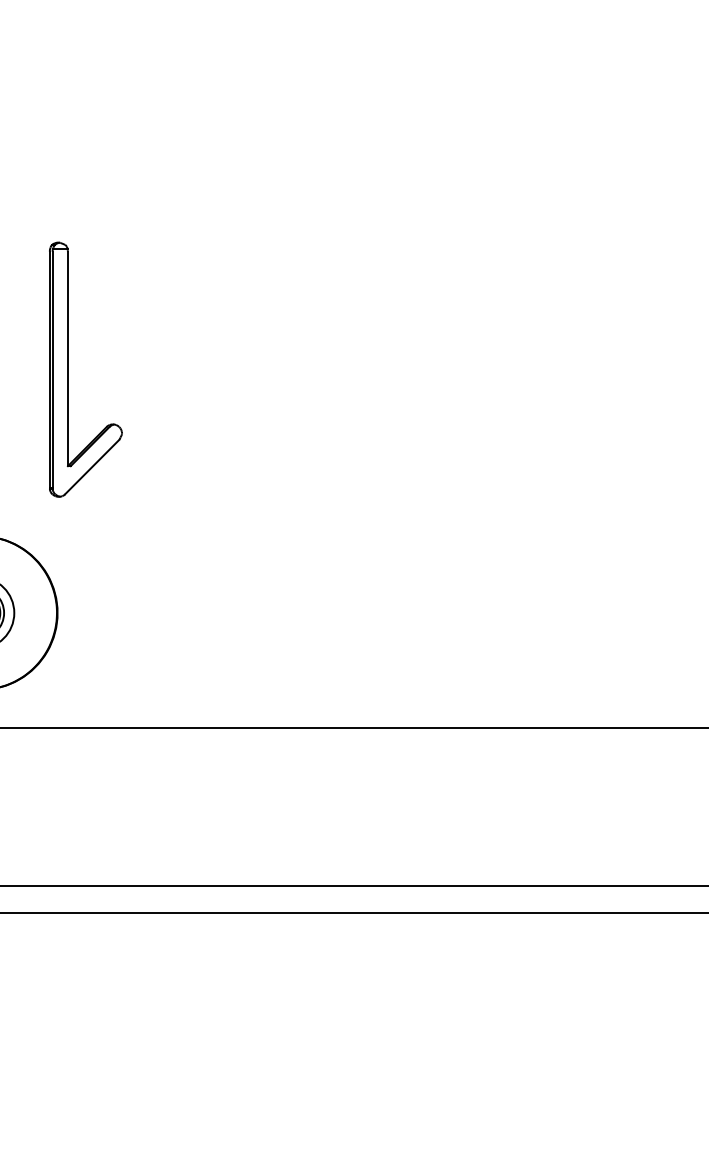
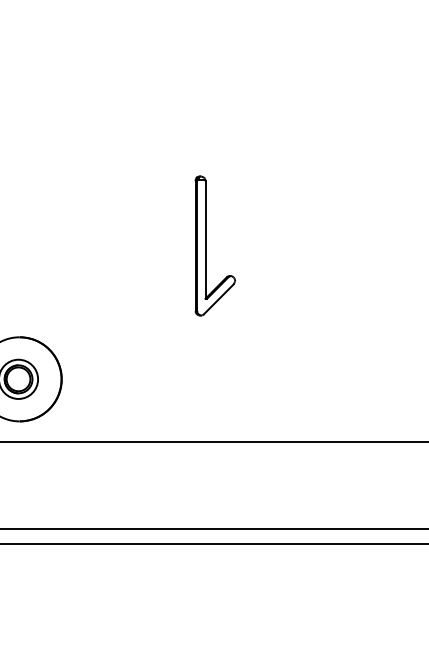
part: (69, 368) -> (206, 245), moved

